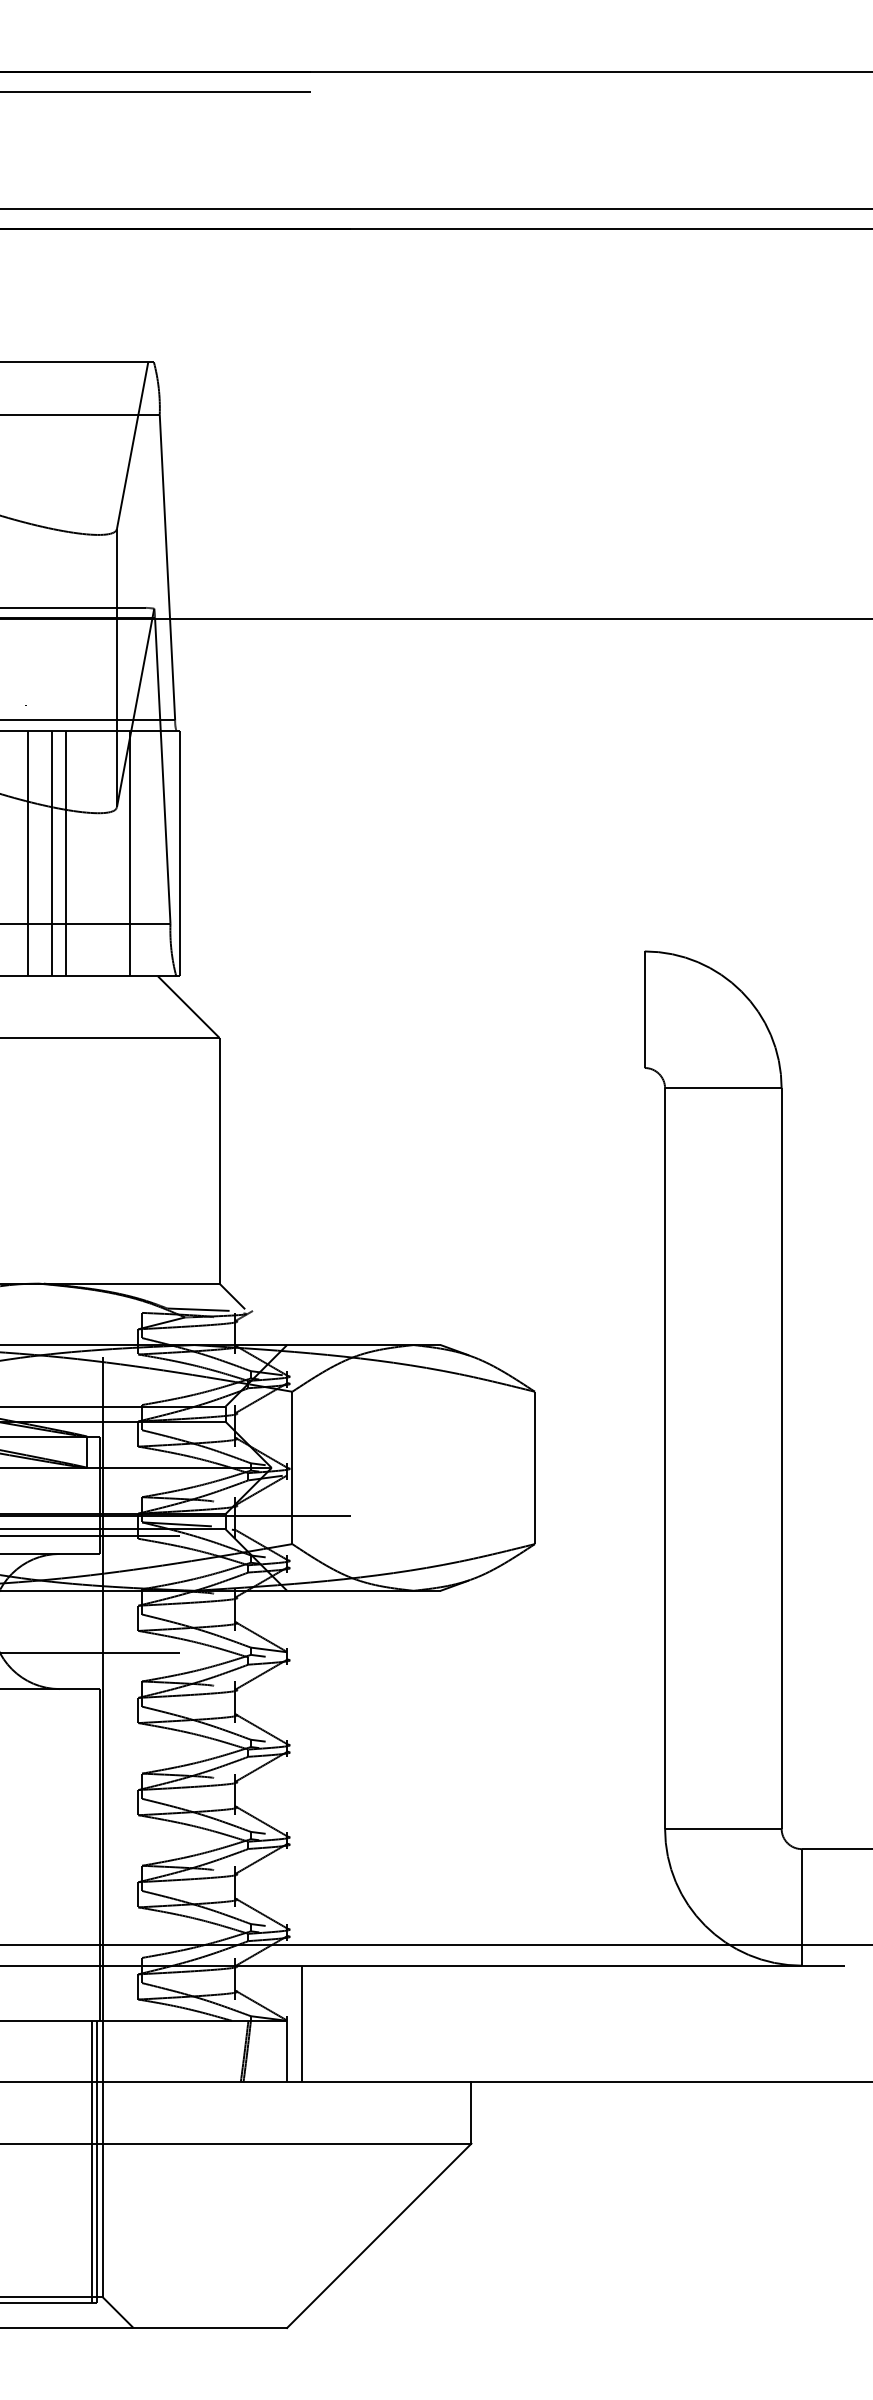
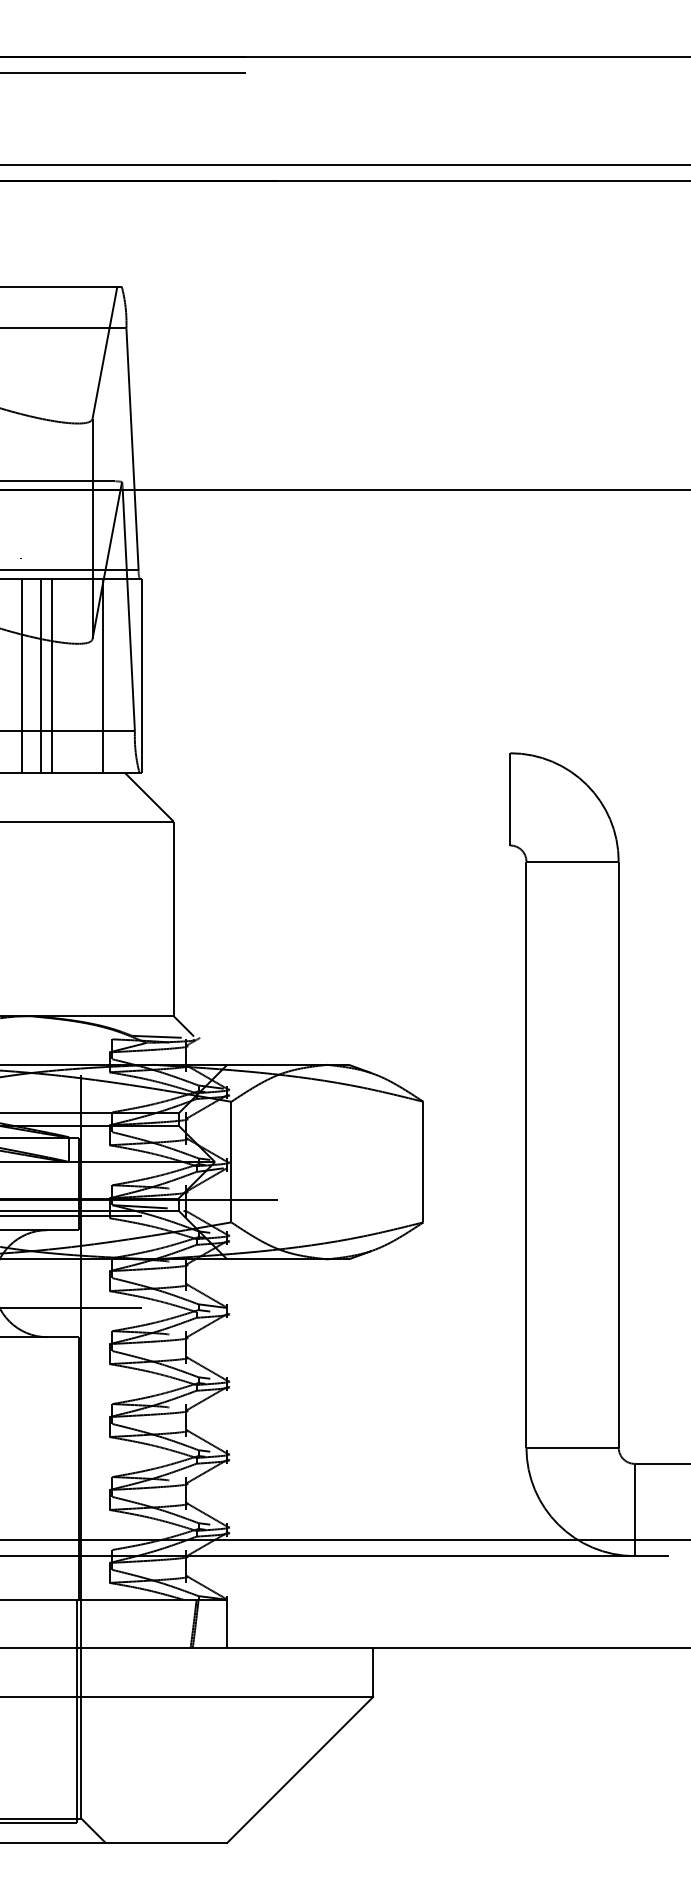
line: (301, 2023) -> (238, 1601), removed
line: (92, 2161) -> (73, 1711), removed

